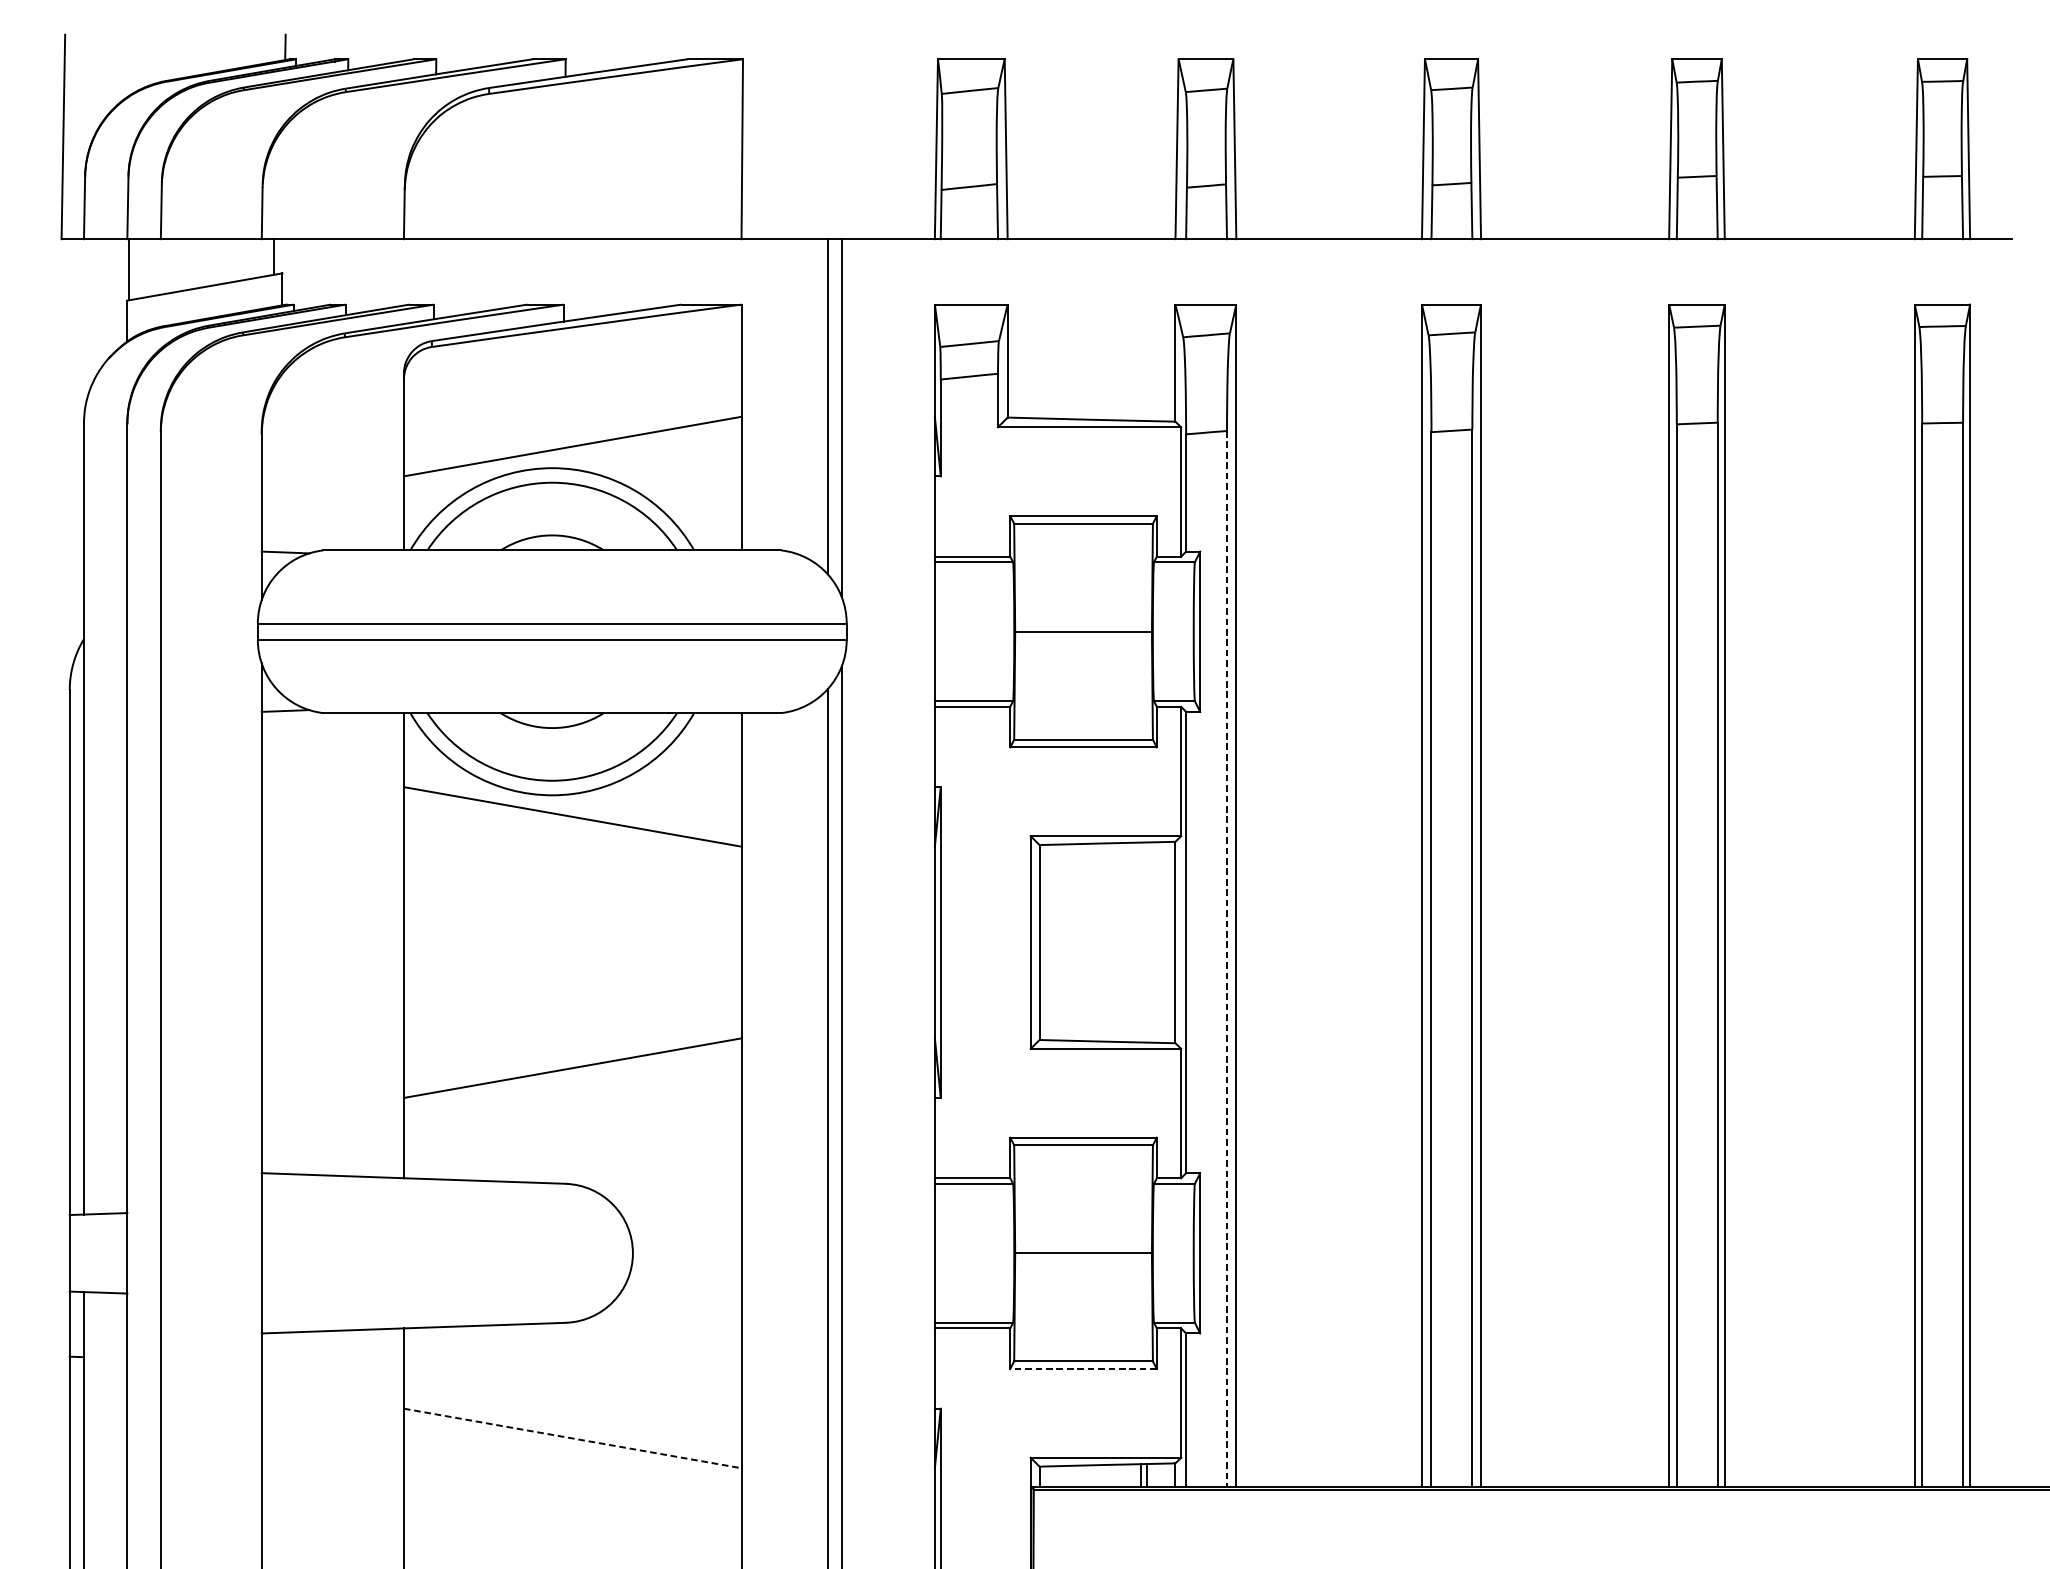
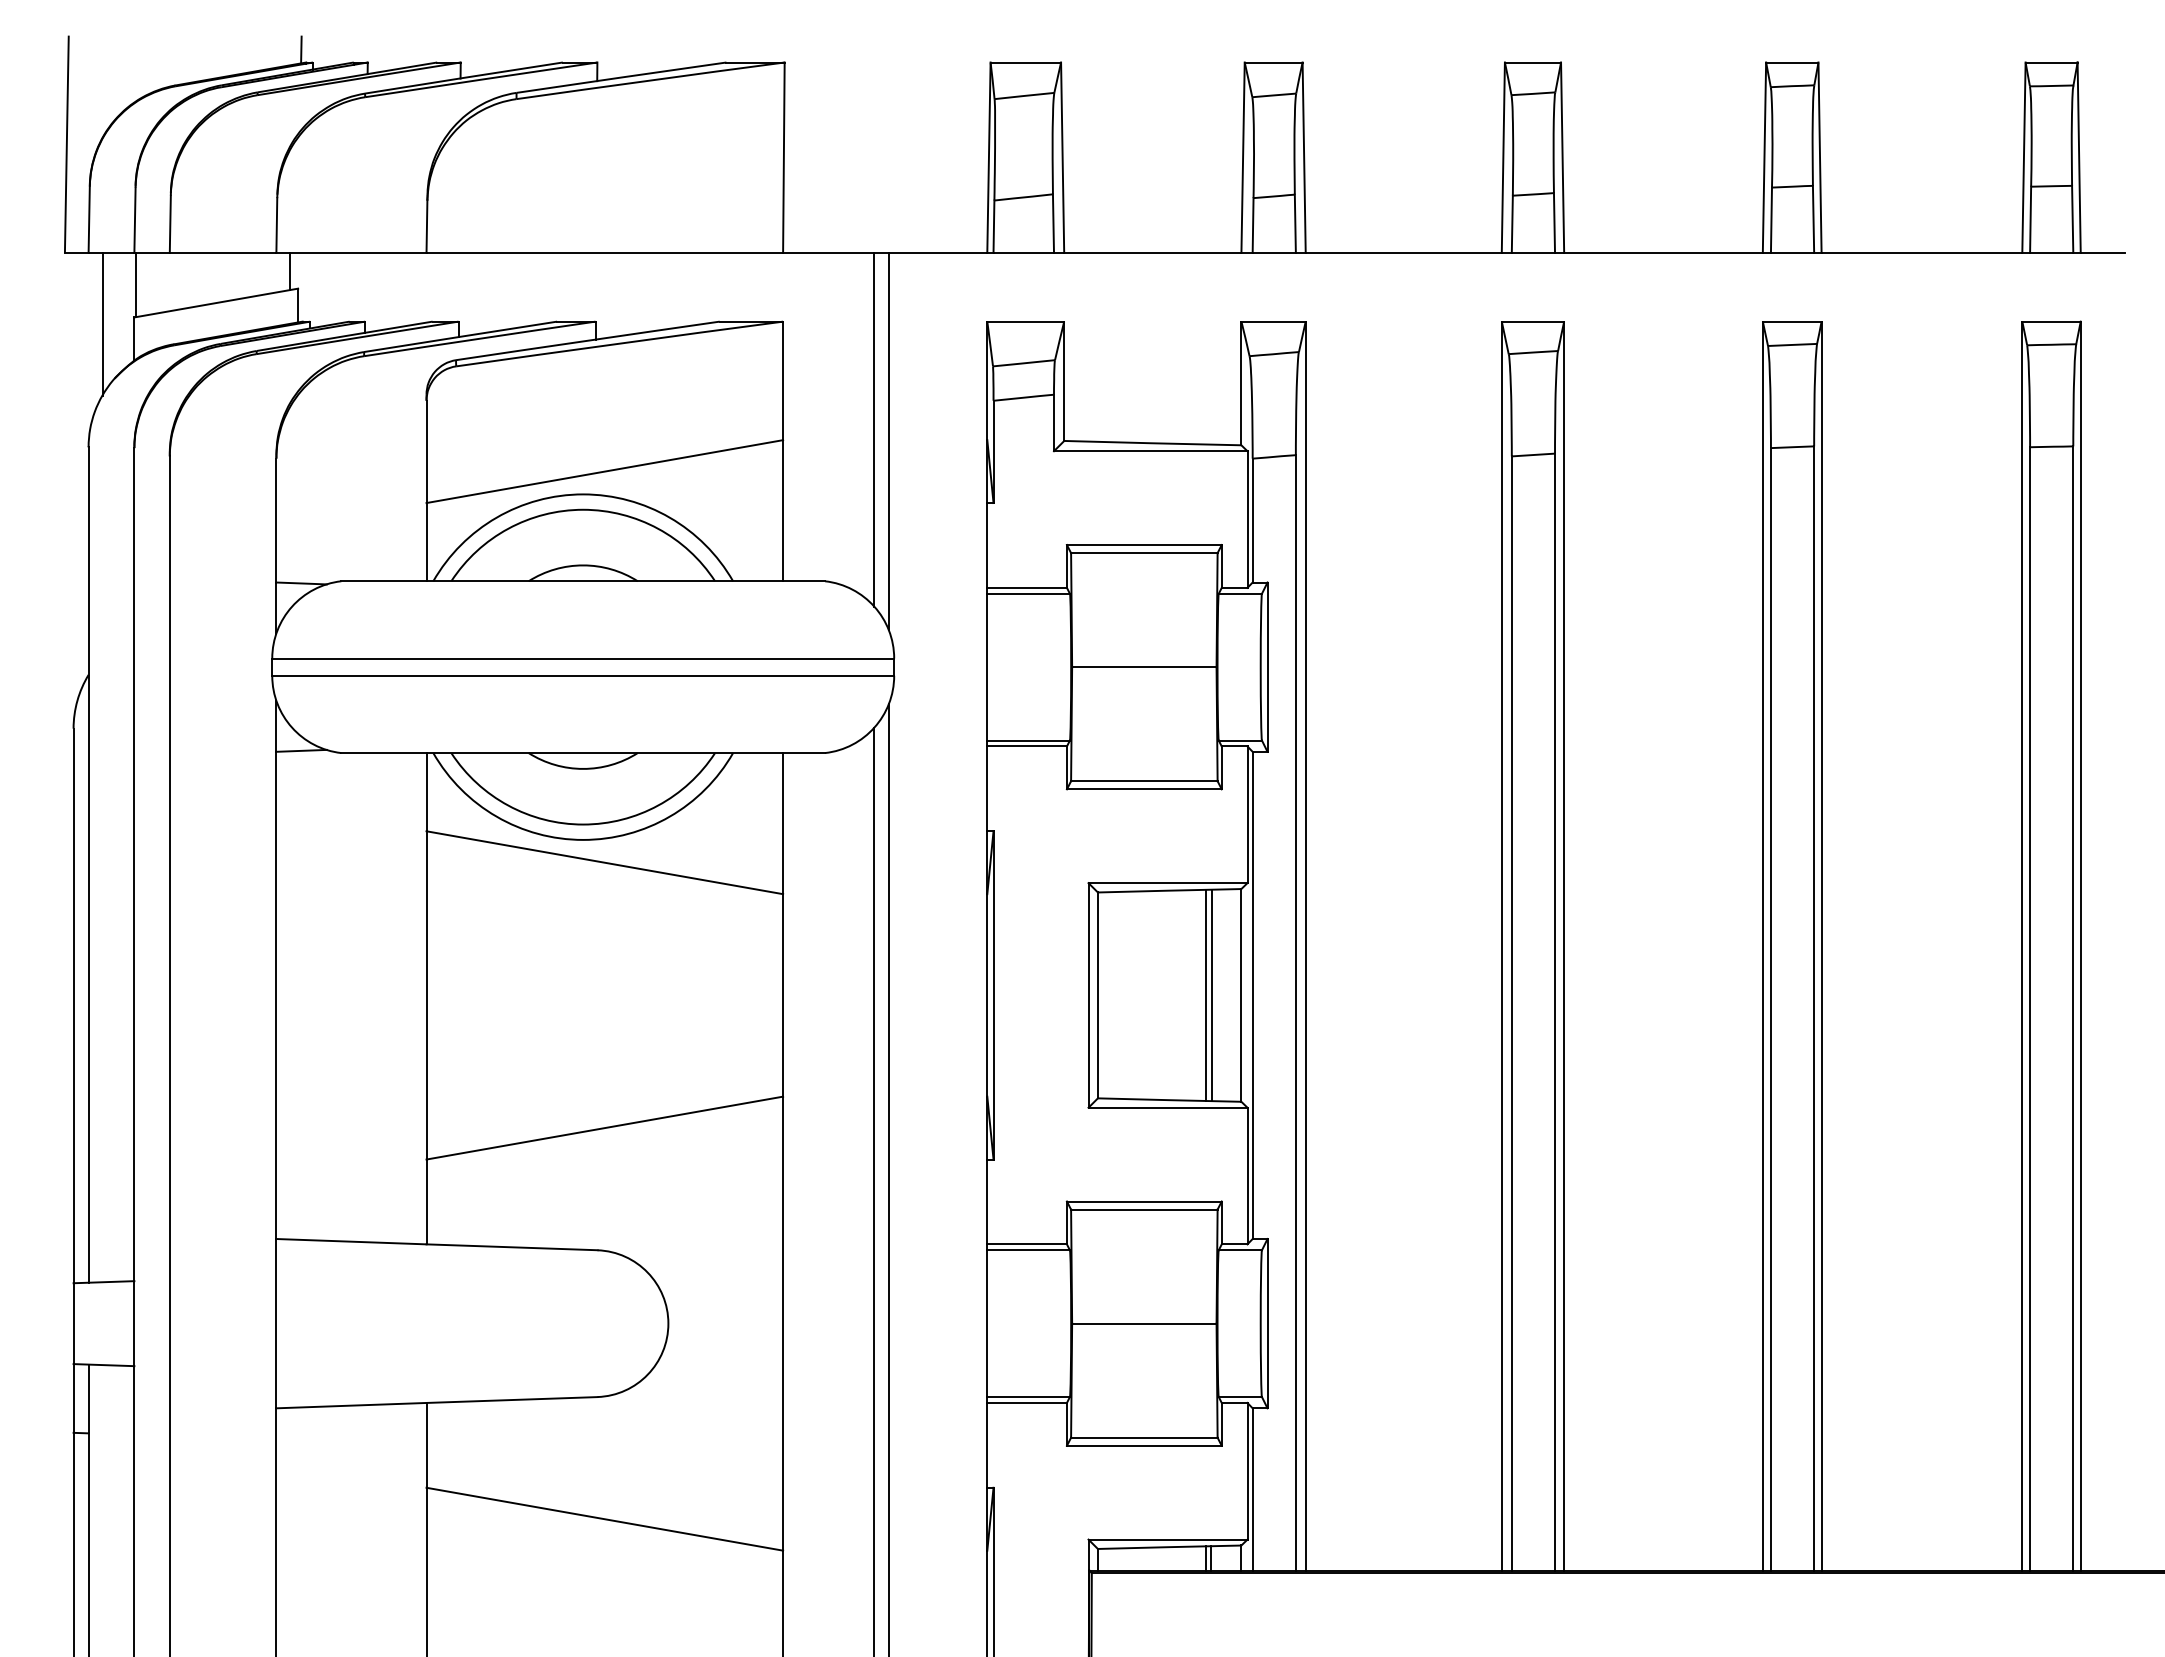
line: (98, 306) -> (103, 323), added
line: (1141, 941) -> (1205, 994), added
line: (1147, 942) -> (1211, 995), added
line: (1226, 958) -> (1295, 1012), dashed -> solid
line: (1082, 1368) -> (1143, 1445), dashed -> solid
line: (573, 1438) -> (605, 1519), dashed -> solid

